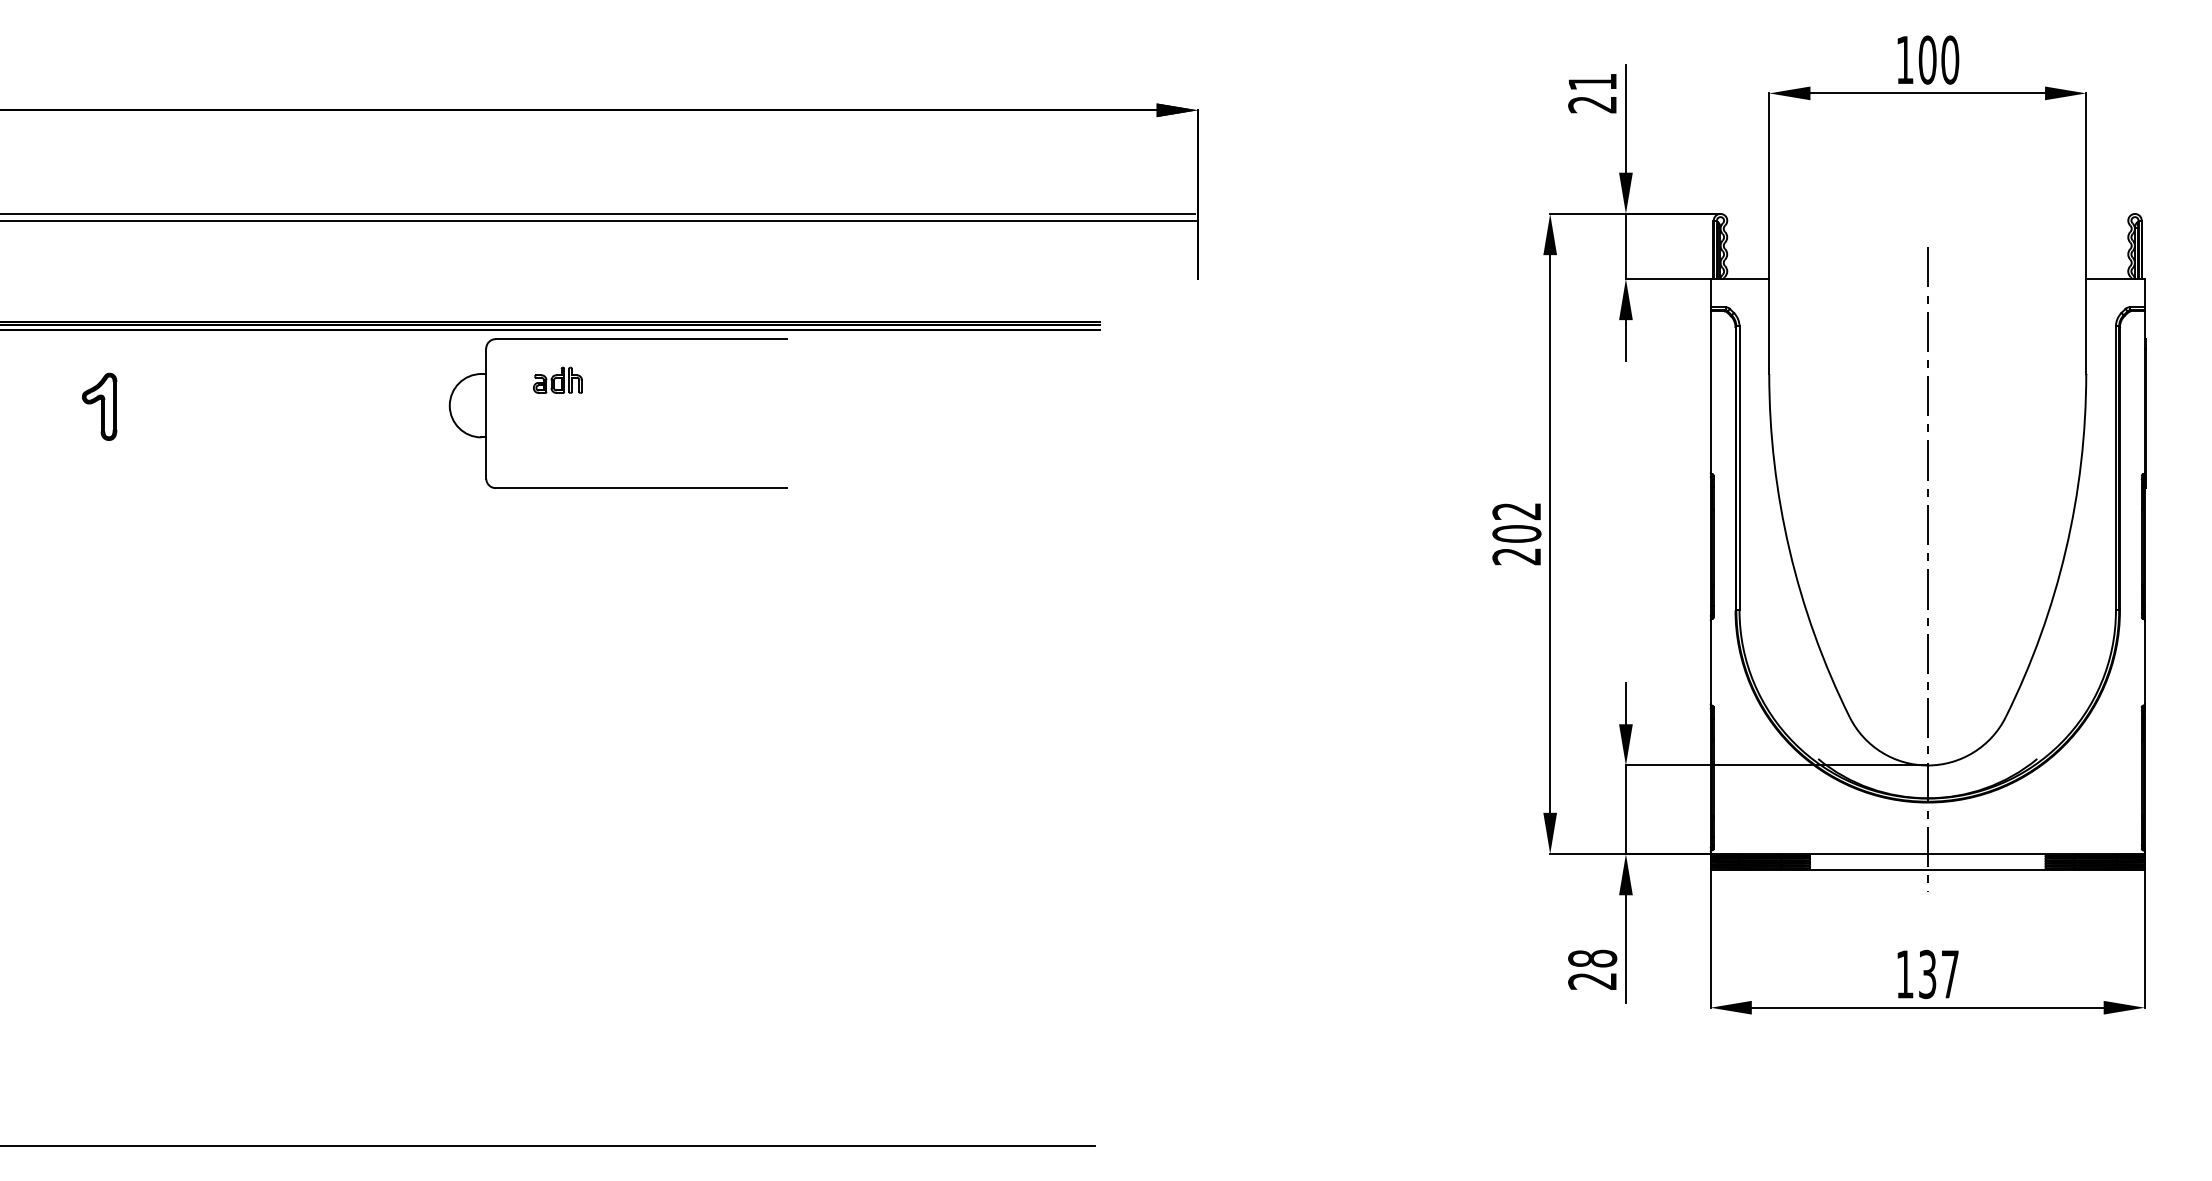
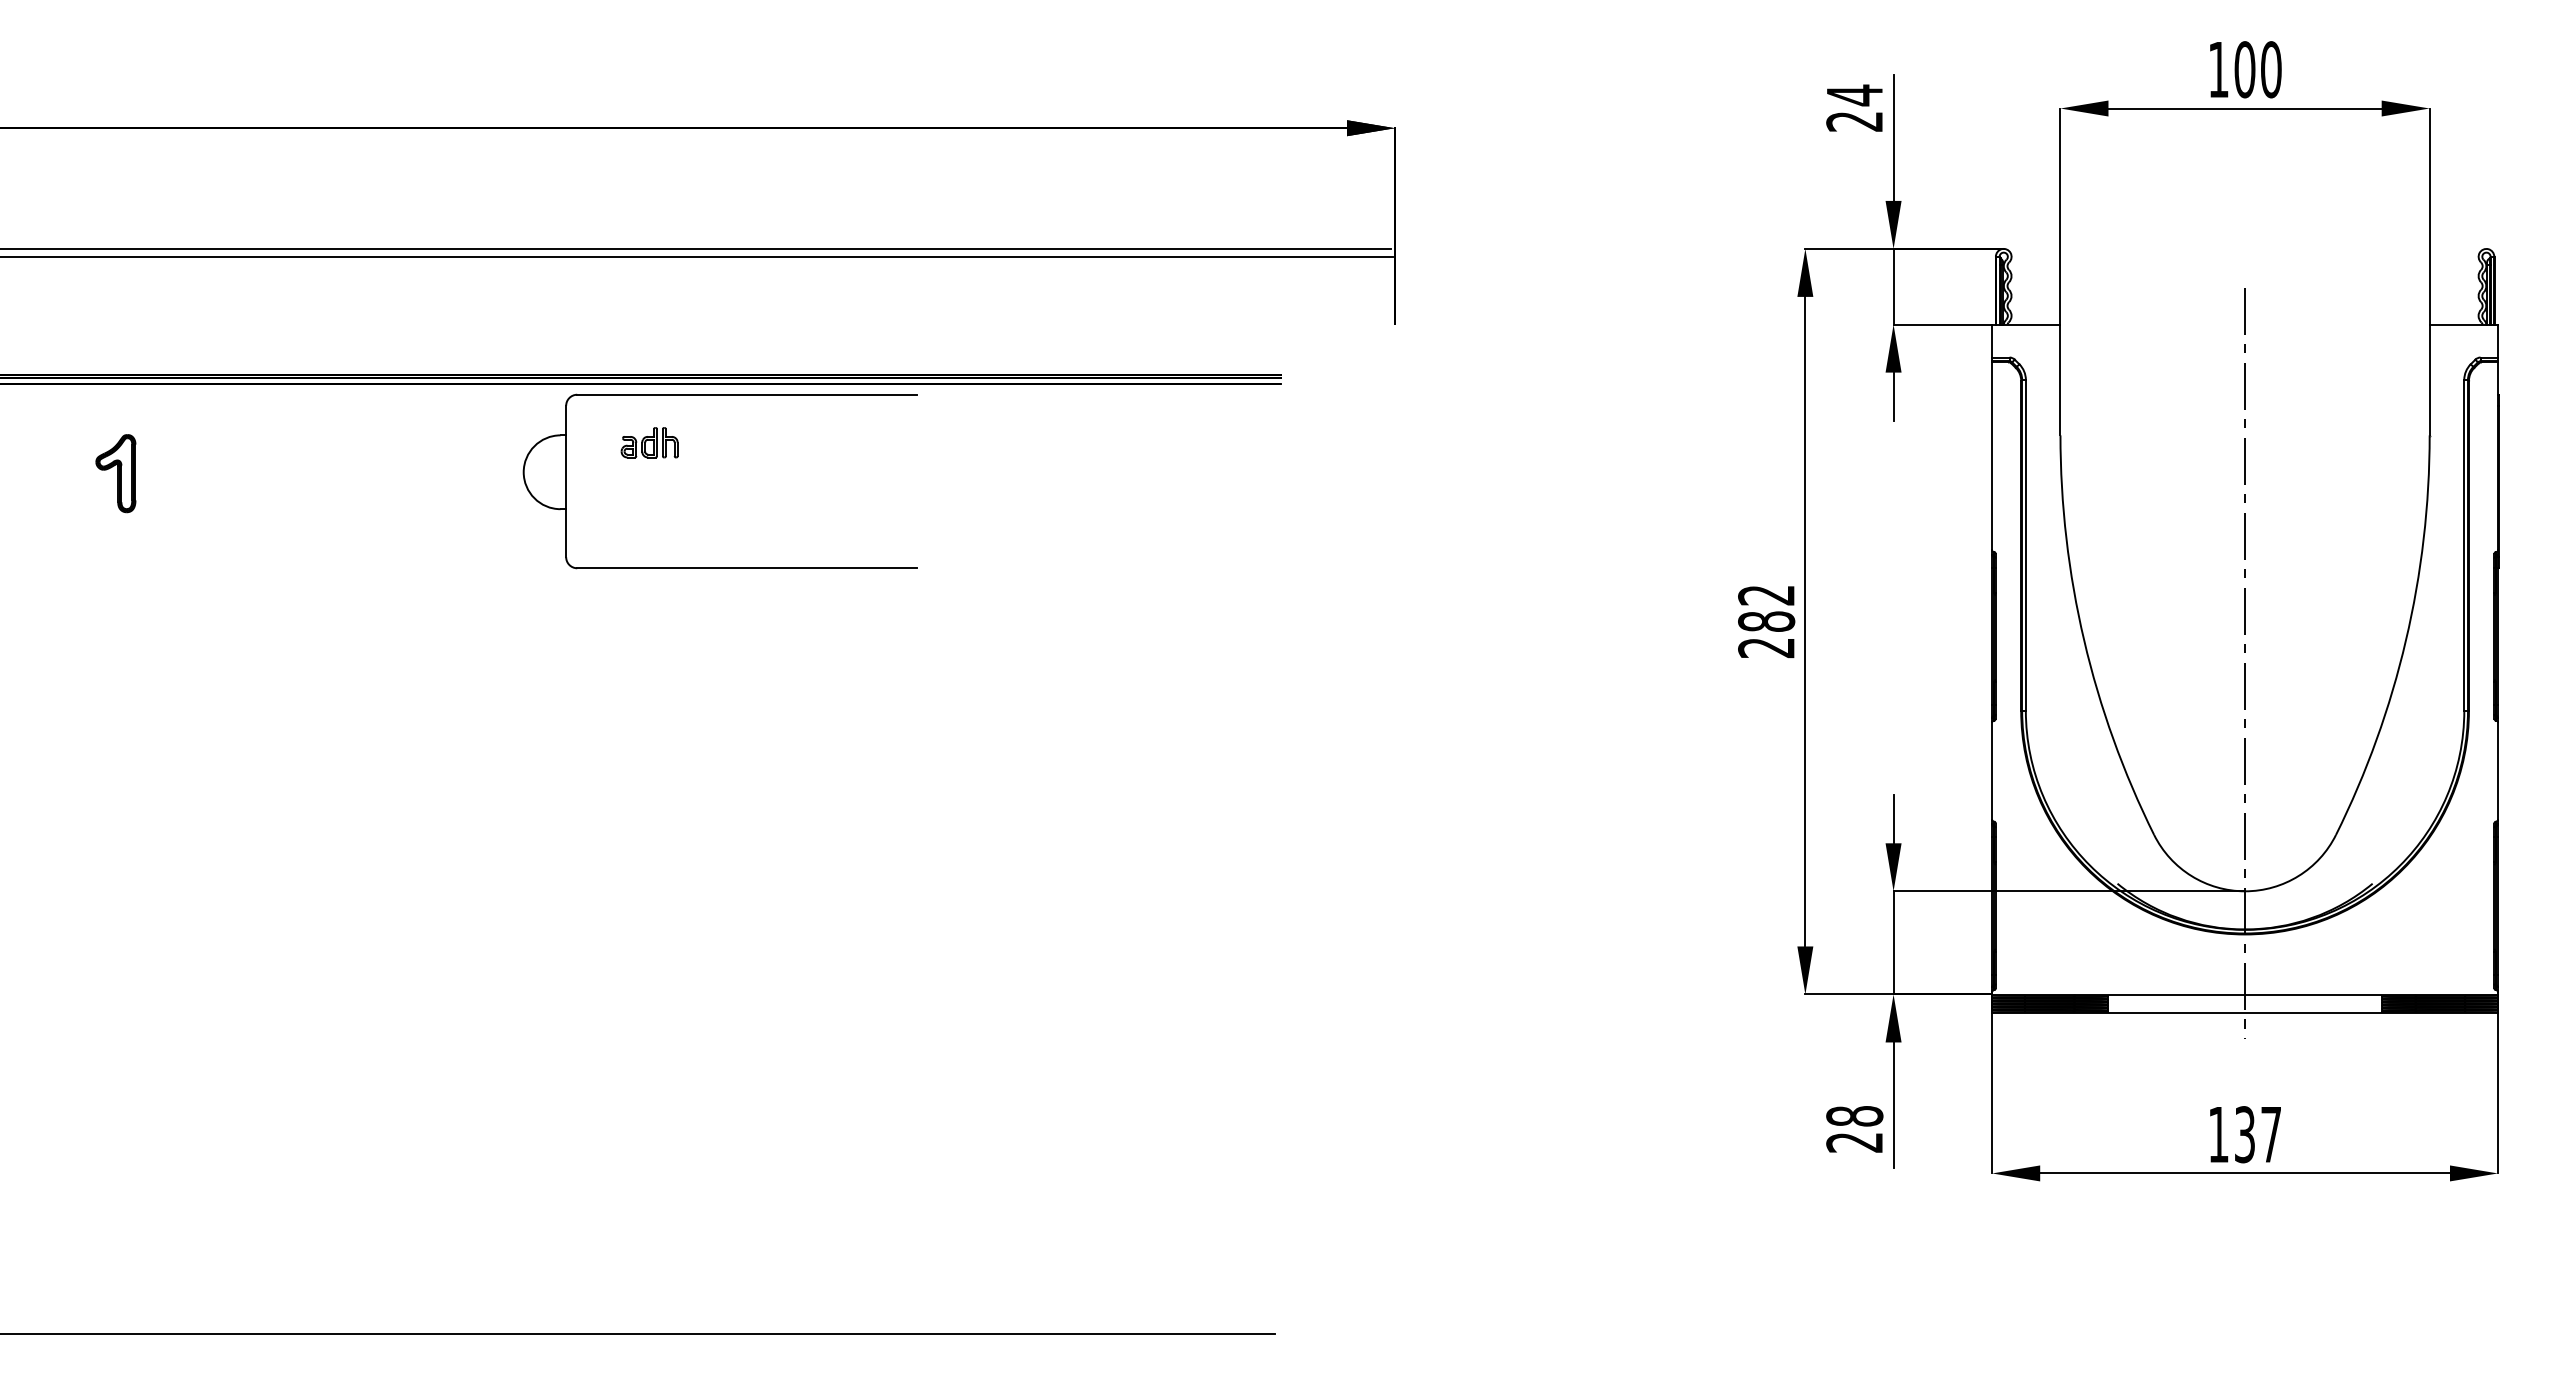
text: (1592, 82) -> (1854, 95), 21 -> 24
text: (1516, 533) -> (1766, 621), 202 -> 282

